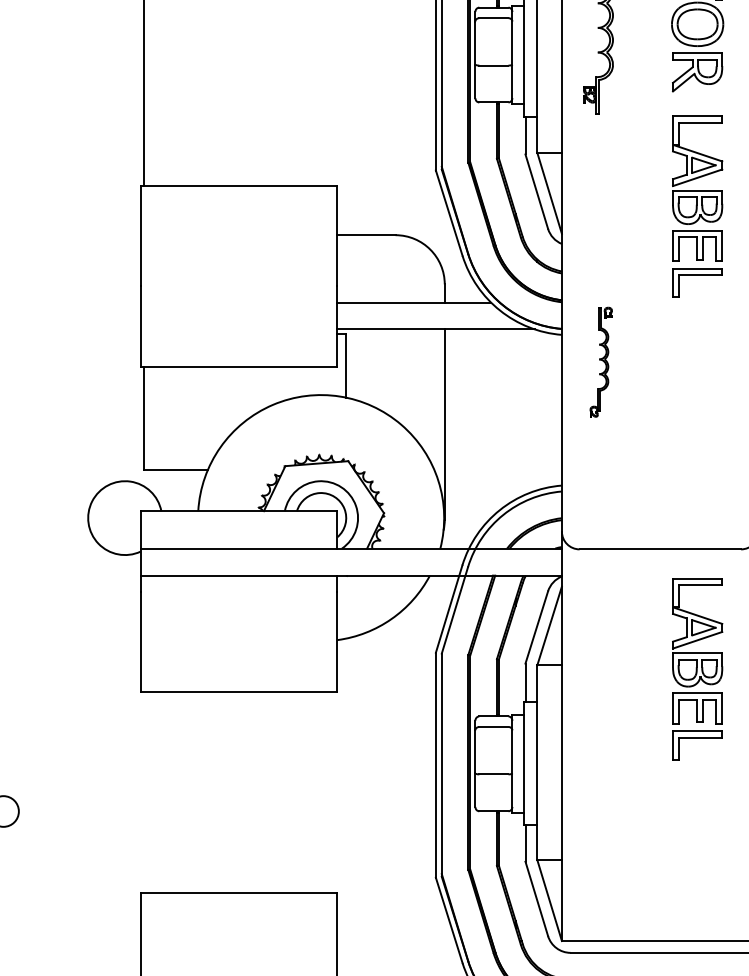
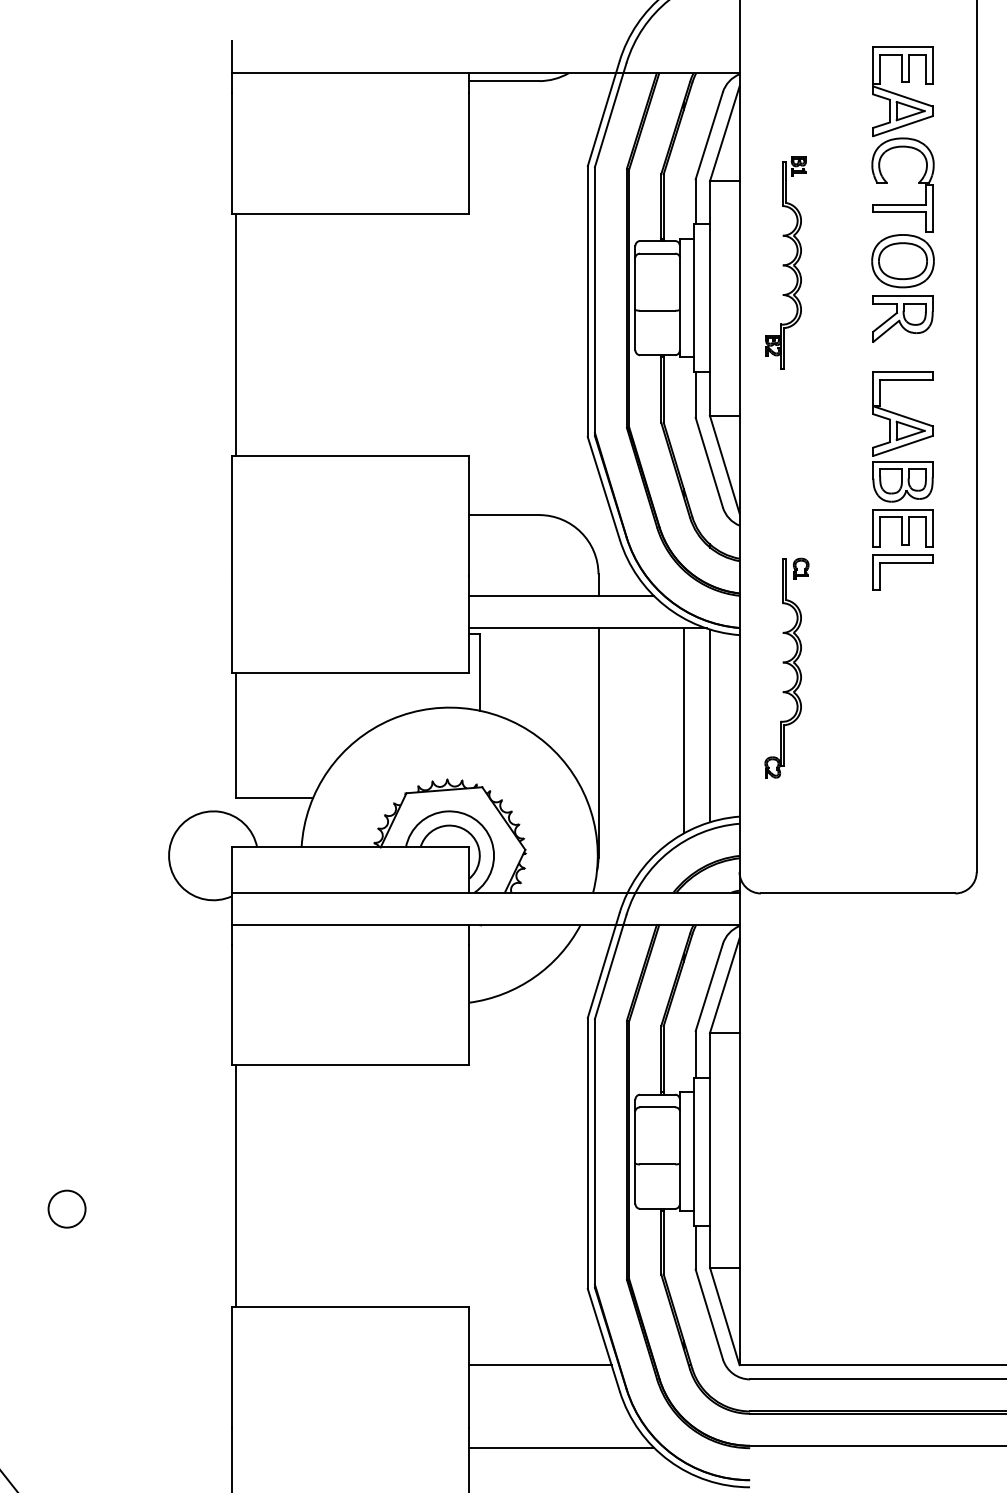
part: (600, 361) -> (786, 667), size x1.67
line: (536, 409) -> (709, 725), added
line: (515, 414) -> (683, 730), added
part: (697, 668) -> (902, 1037), removed
line: (143, 792) -> (235, 1186), added
line: (396, 941) -> (540, 1365), added

